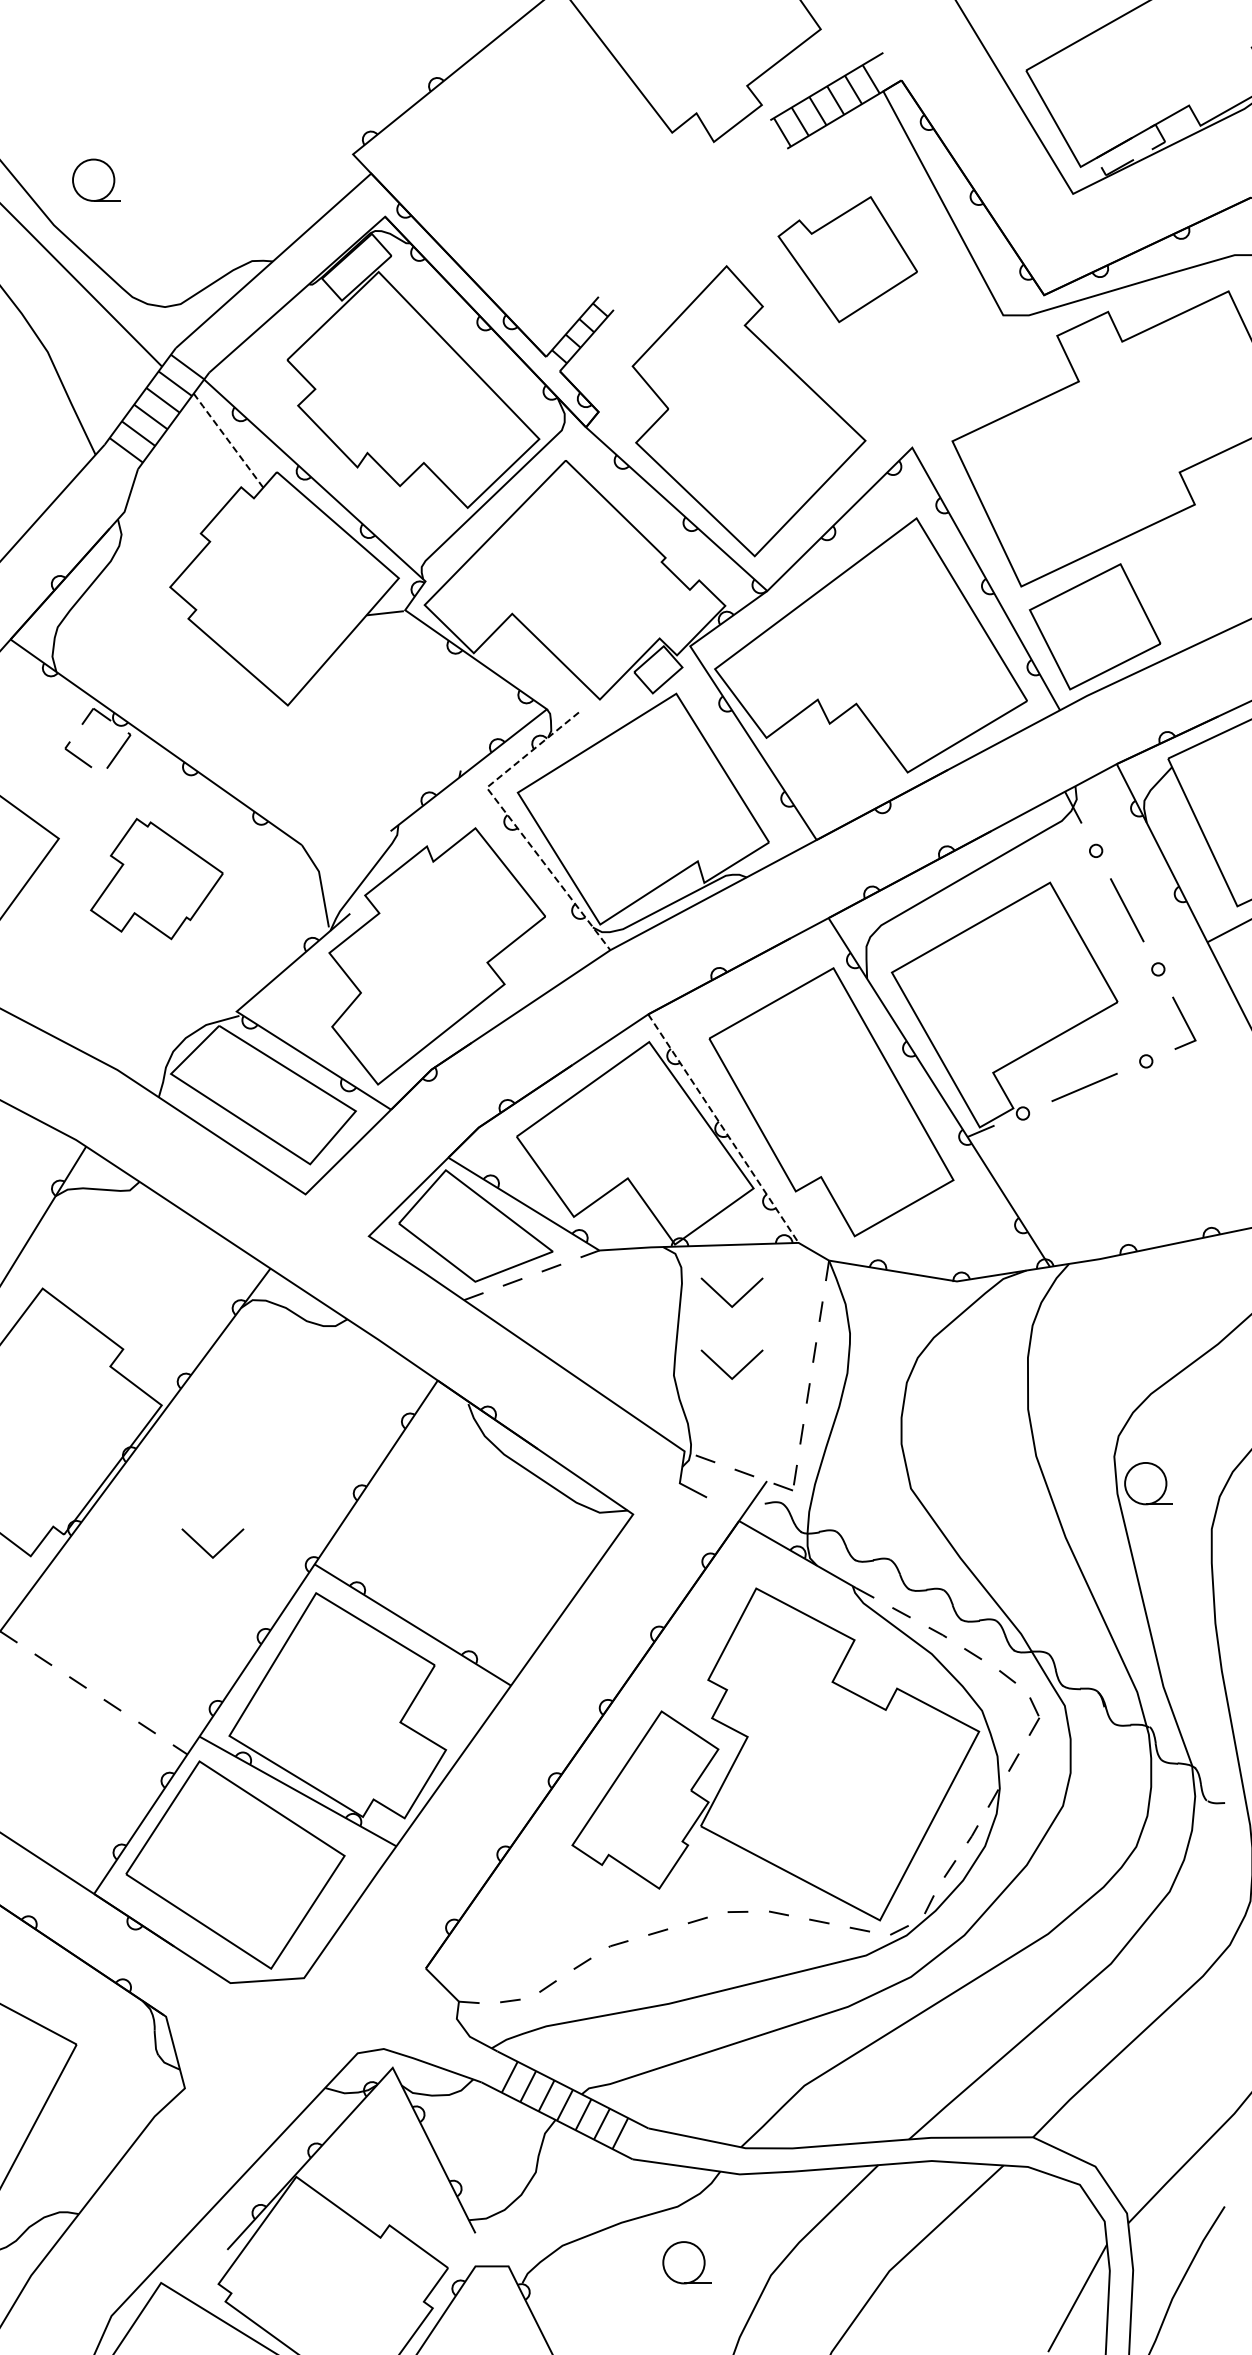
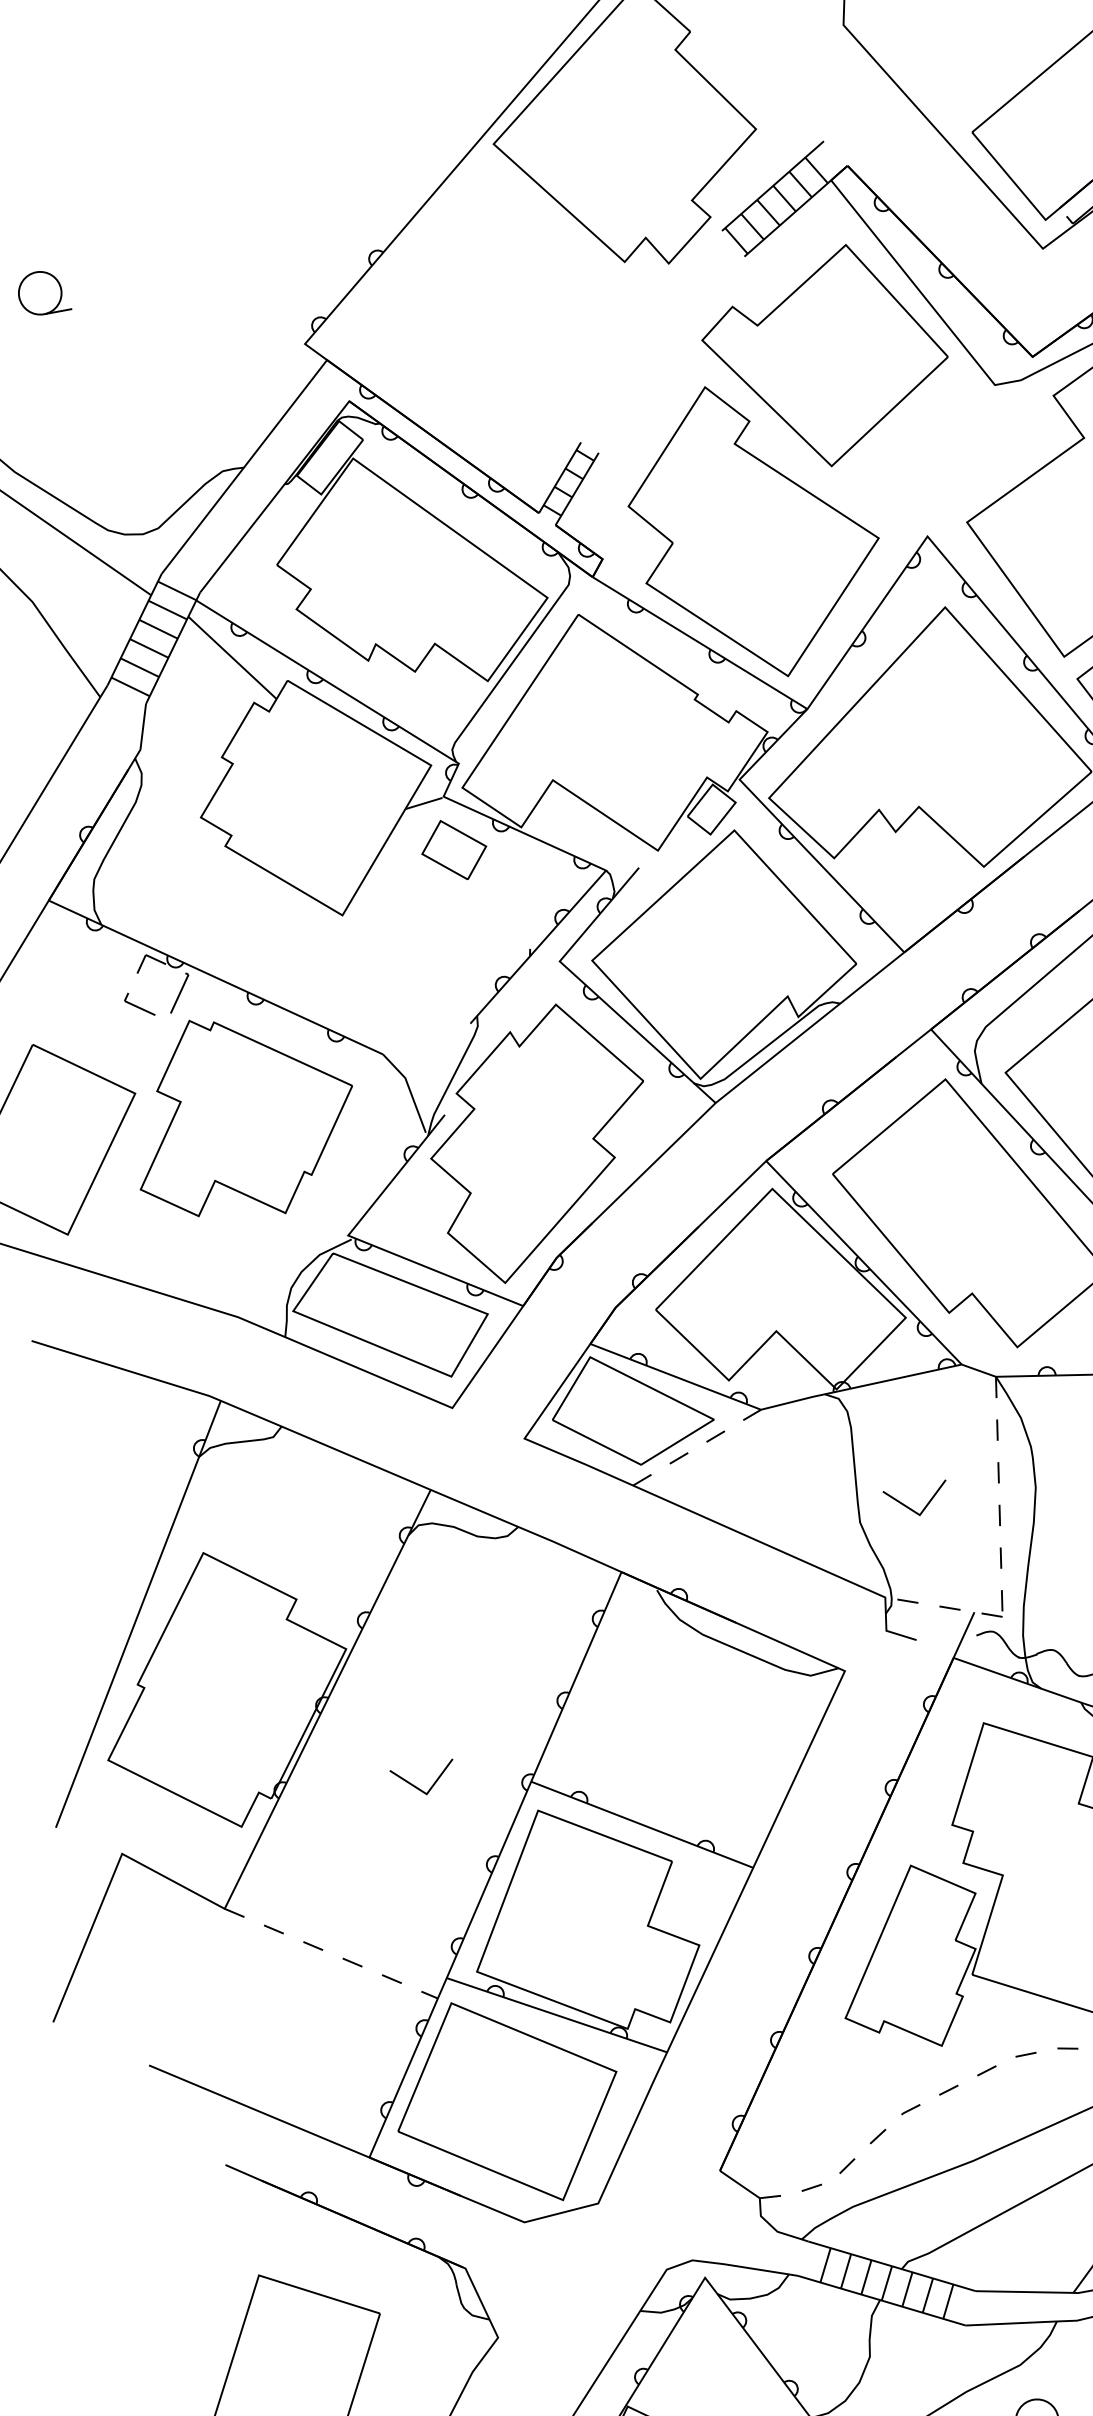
part: (96, 179) -> (42, 291), moved
part: (847, 259) -> (826, 357), size x1.67
line: (228, 440) -> (232, 657), dashed -> solid
part: (405, 662) -> (453, 849), added
line: (512, 821) -> (592, 990), dashed -> solid
part: (156, 878) -> (241, 1115), size x1.67
line: (723, 1128) -> (864, 1262), dashed -> solid
part: (724, 1298) -> (896, 1434), removed

